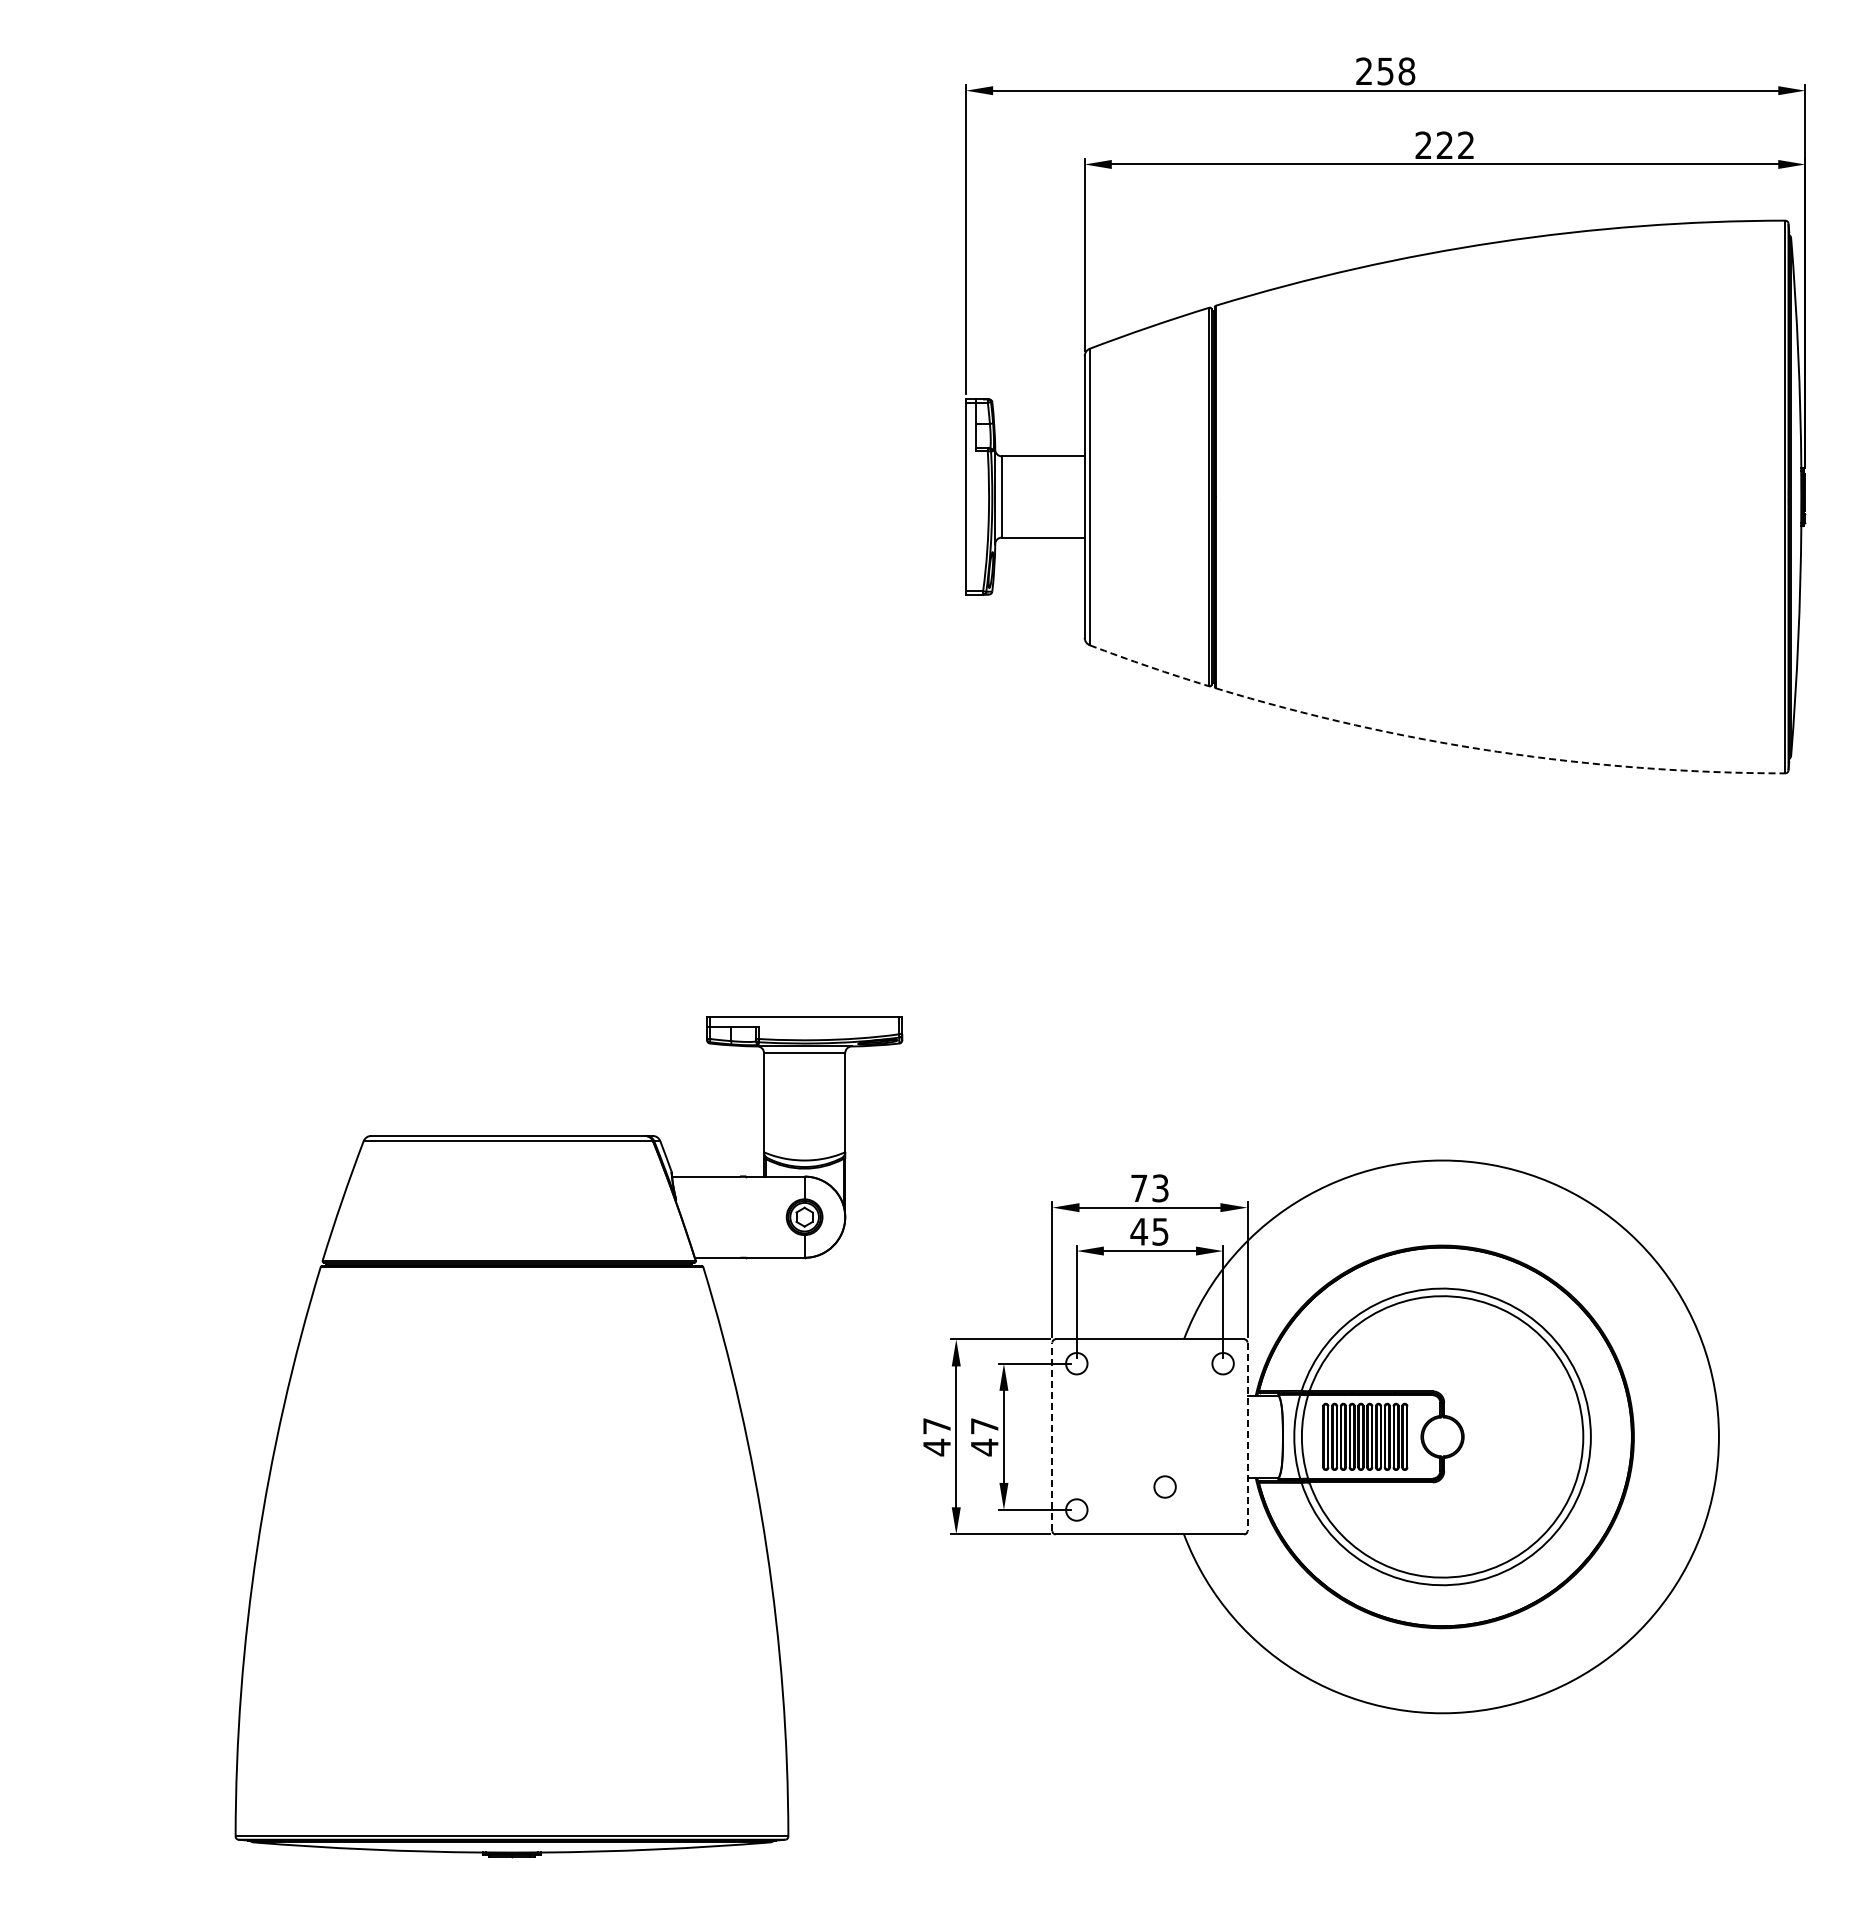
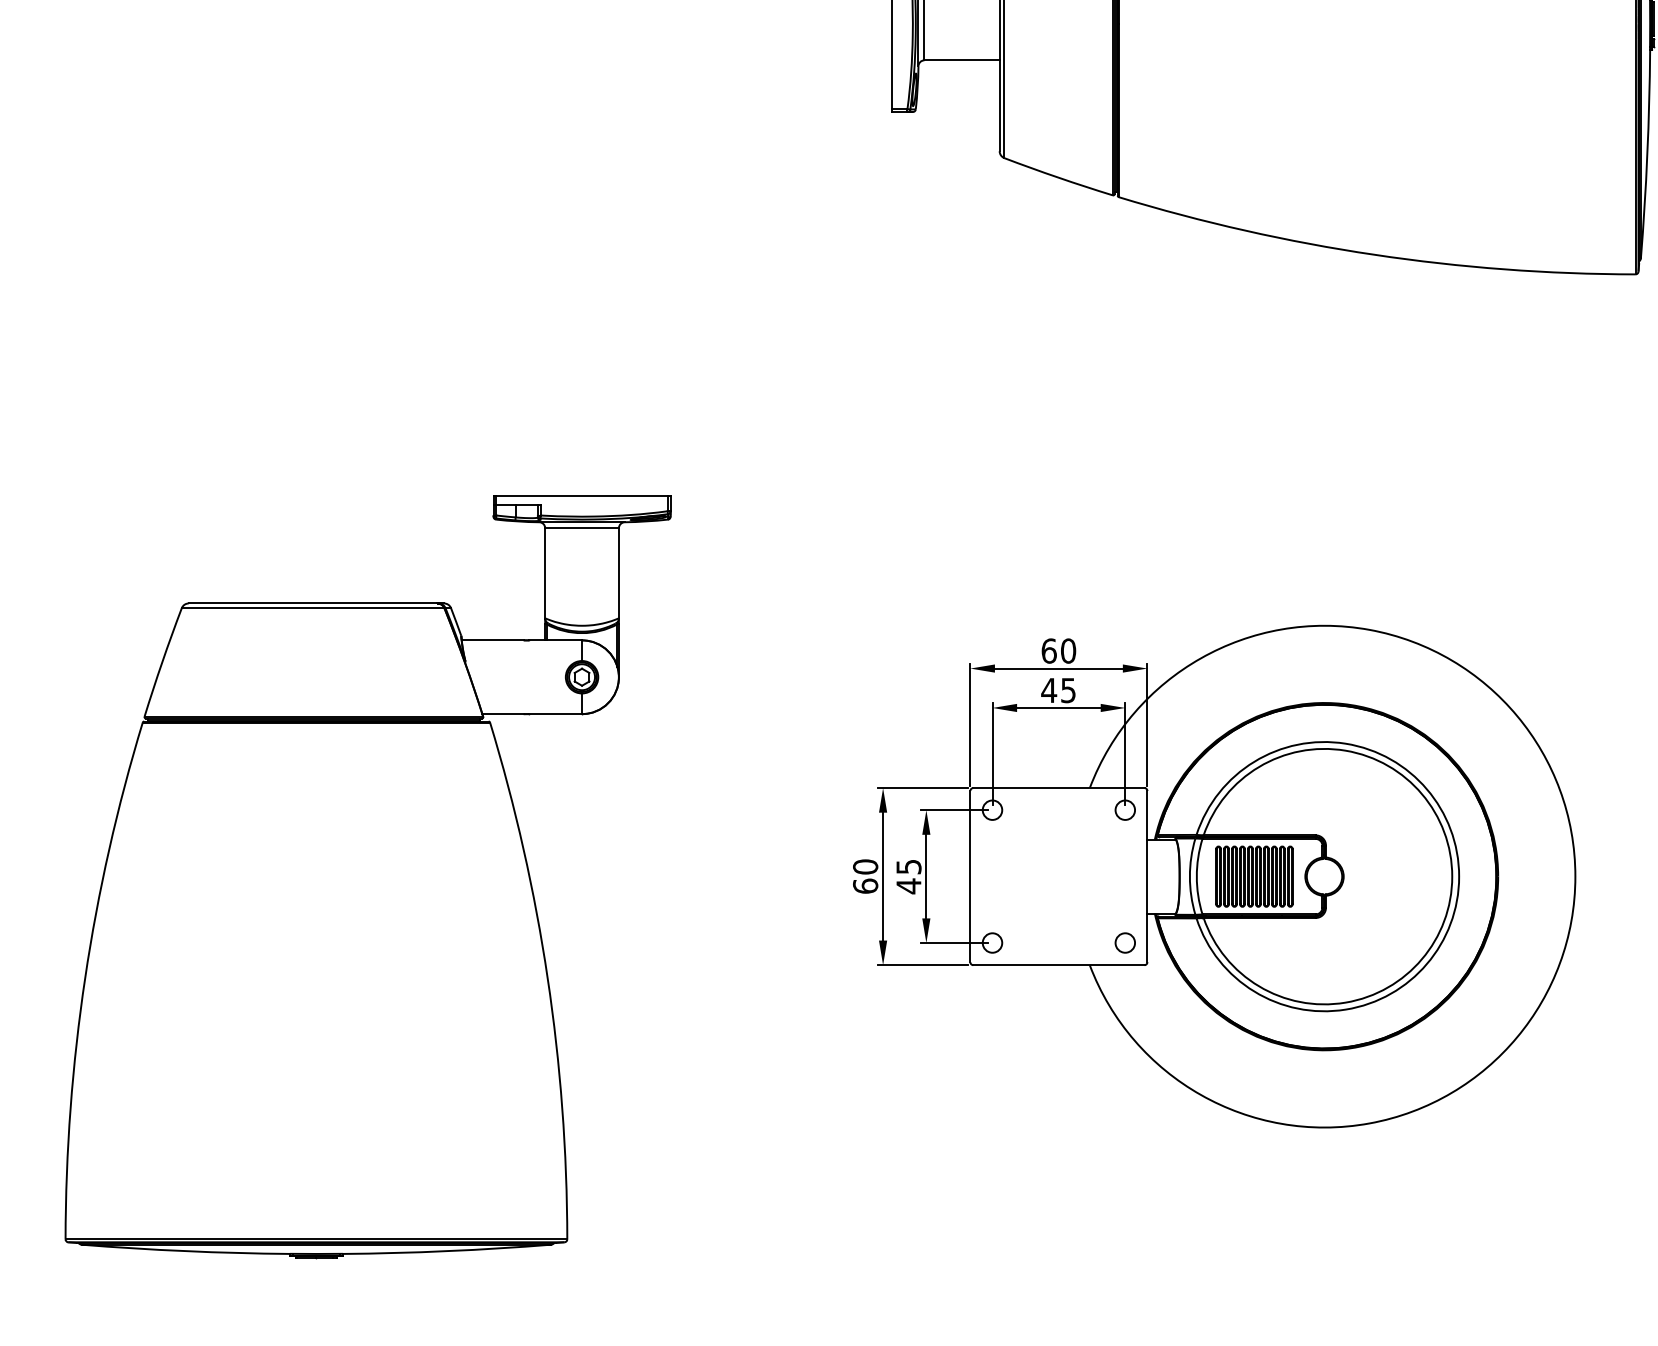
arc: (1149, 666) -> (1058, 177), dashed -> solid
arc: (1497, 751) -> (1374, 254), dashed -> solid
text: (1149, 1188) -> (1058, 651), 73 -> 60
text: (984, 1426) -> (908, 867), 47 -> 45
text: (936, 1436) -> (865, 876), 47 -> 60
line: (1052, 1436) -> (970, 876), dashed -> solid
part: (568, 1437) -> (367, 877), moved
line: (1247, 1437) -> (1147, 877), dashed -> solid
circle: (1164, 1486) -> (1124, 942), moved

